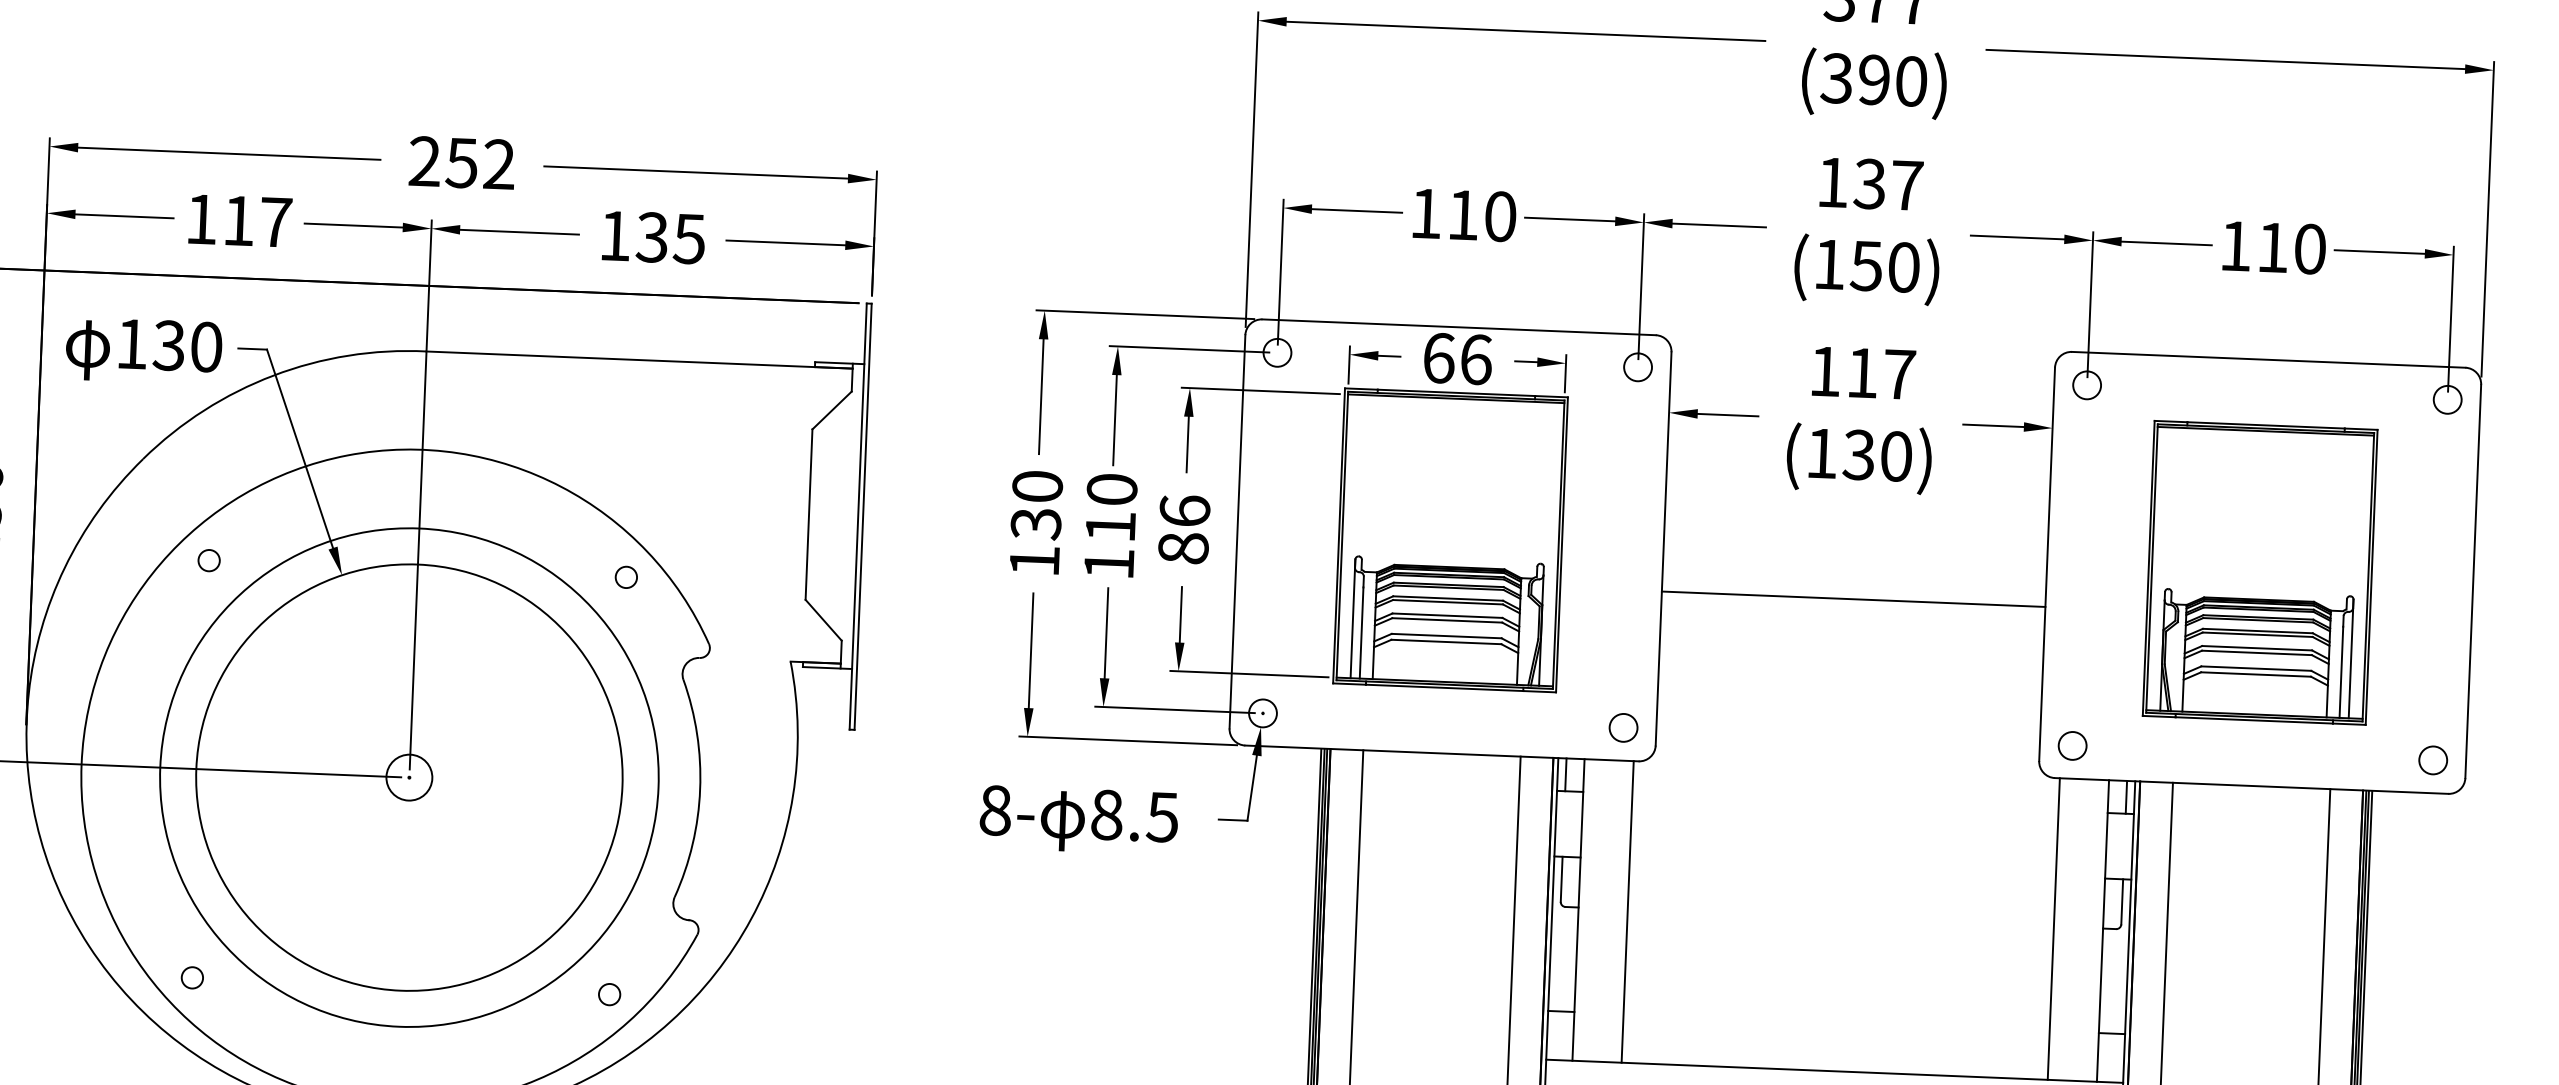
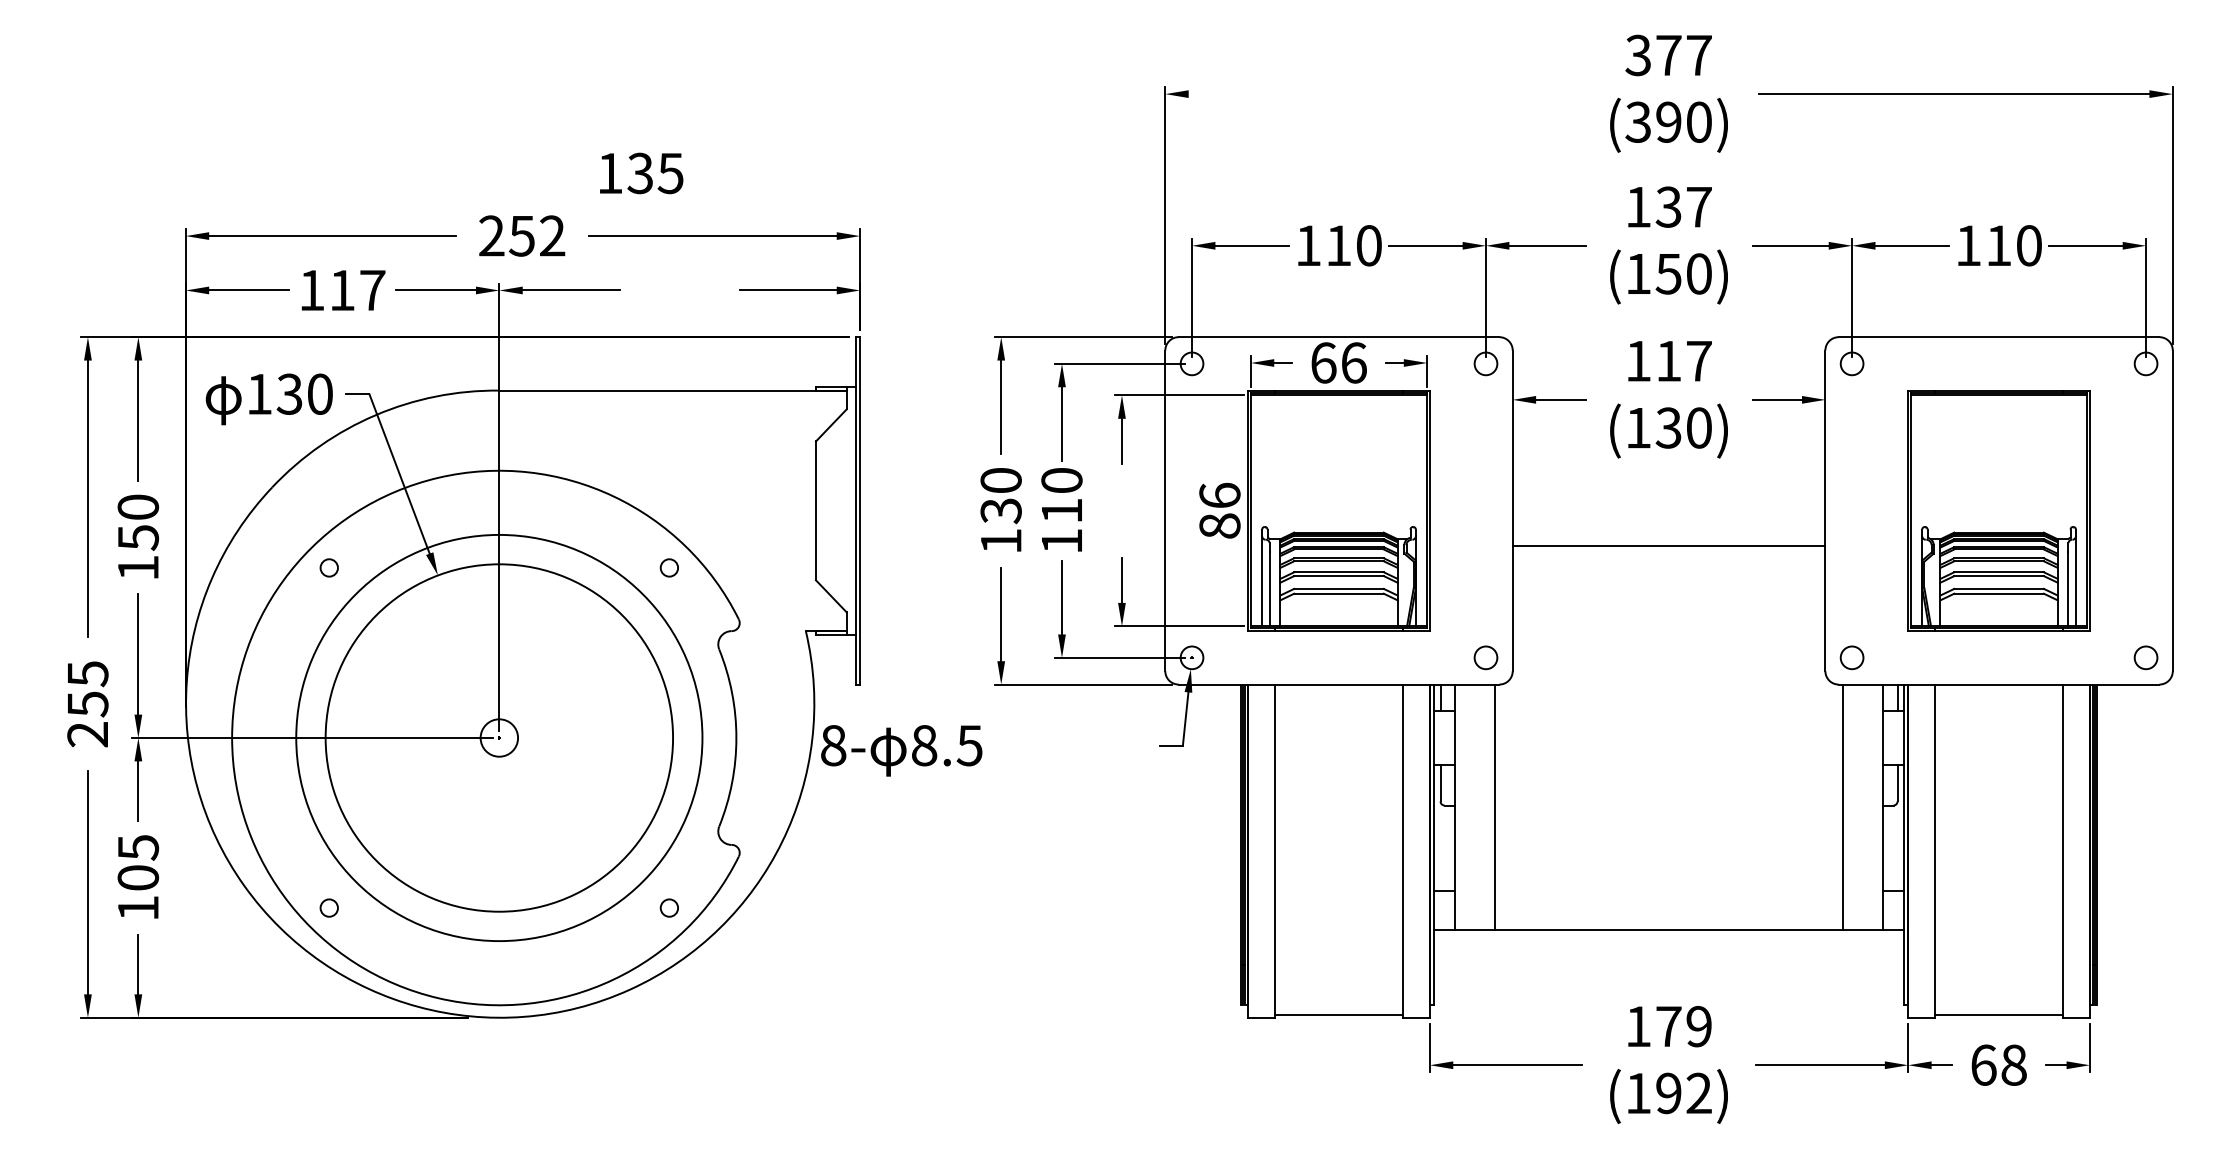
line: (1525, 31) -> (1383, 94), removed
text: (653, 237) -> (641, 173), moved
text: (1183, 529) -> (1219, 510), moved
text: (1078, 819) -> (901, 750), moved

